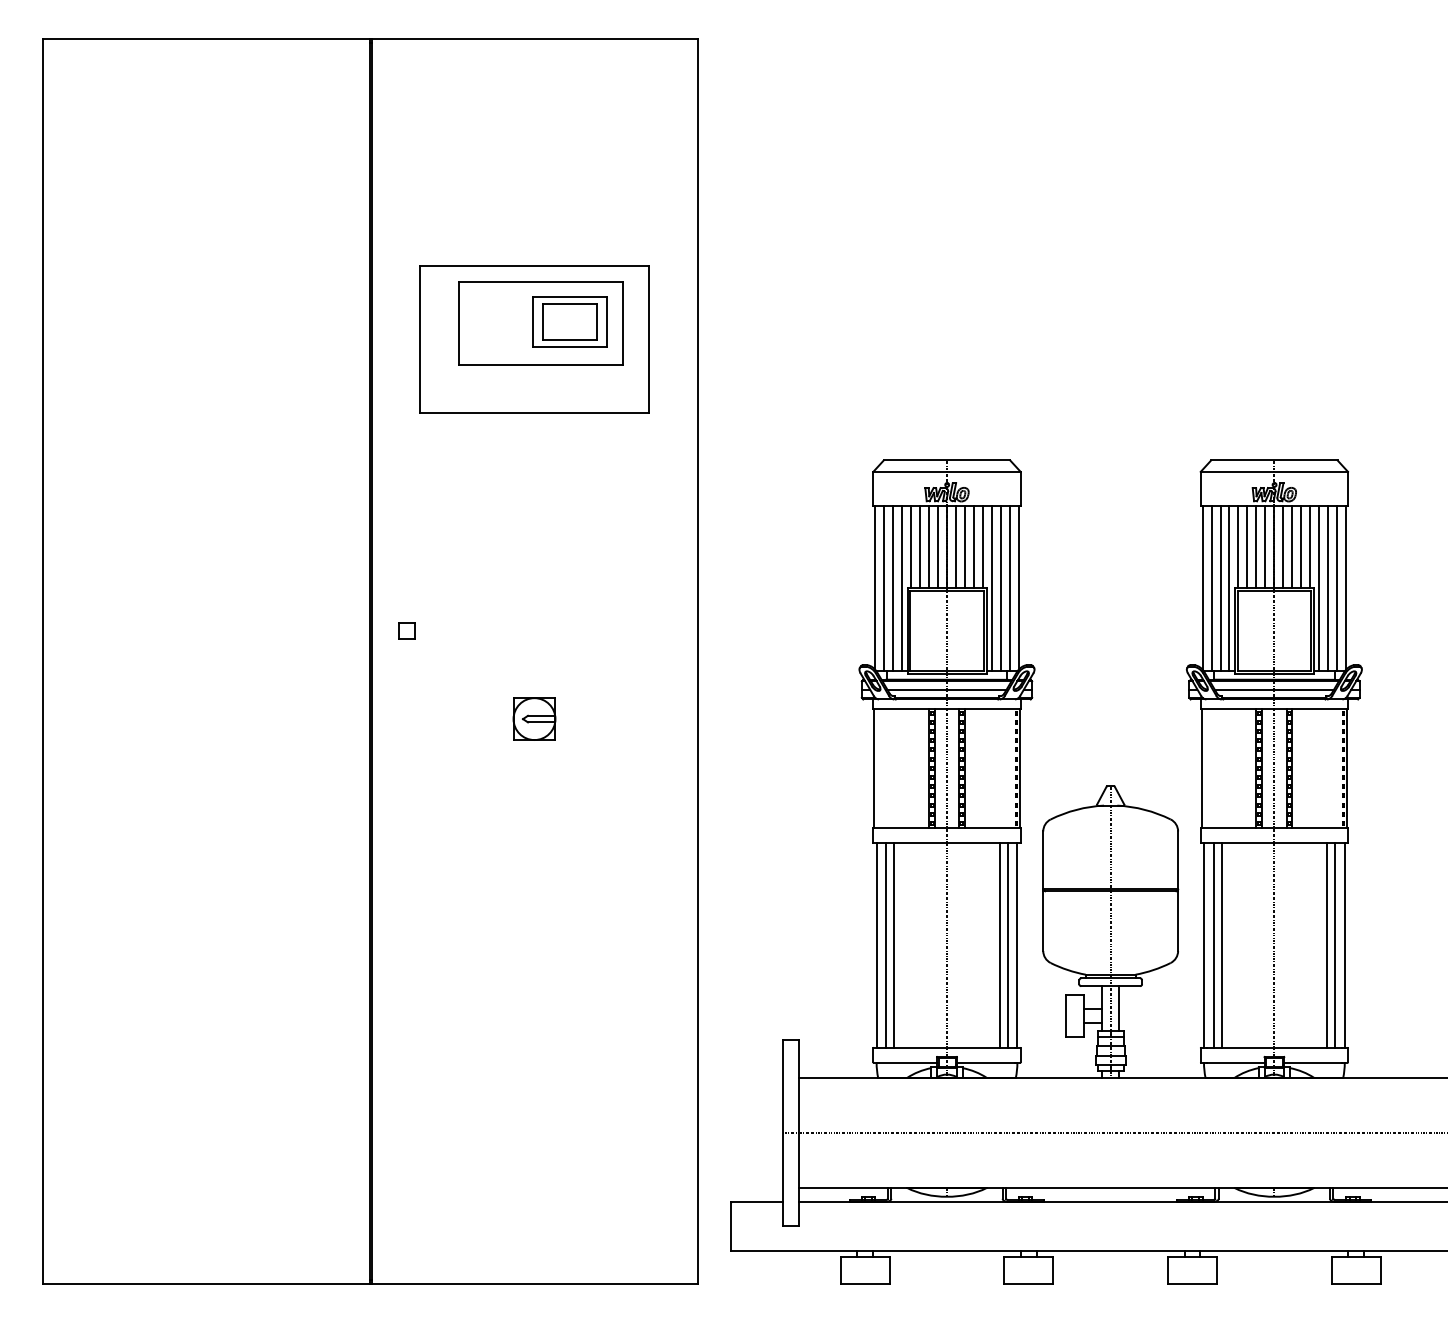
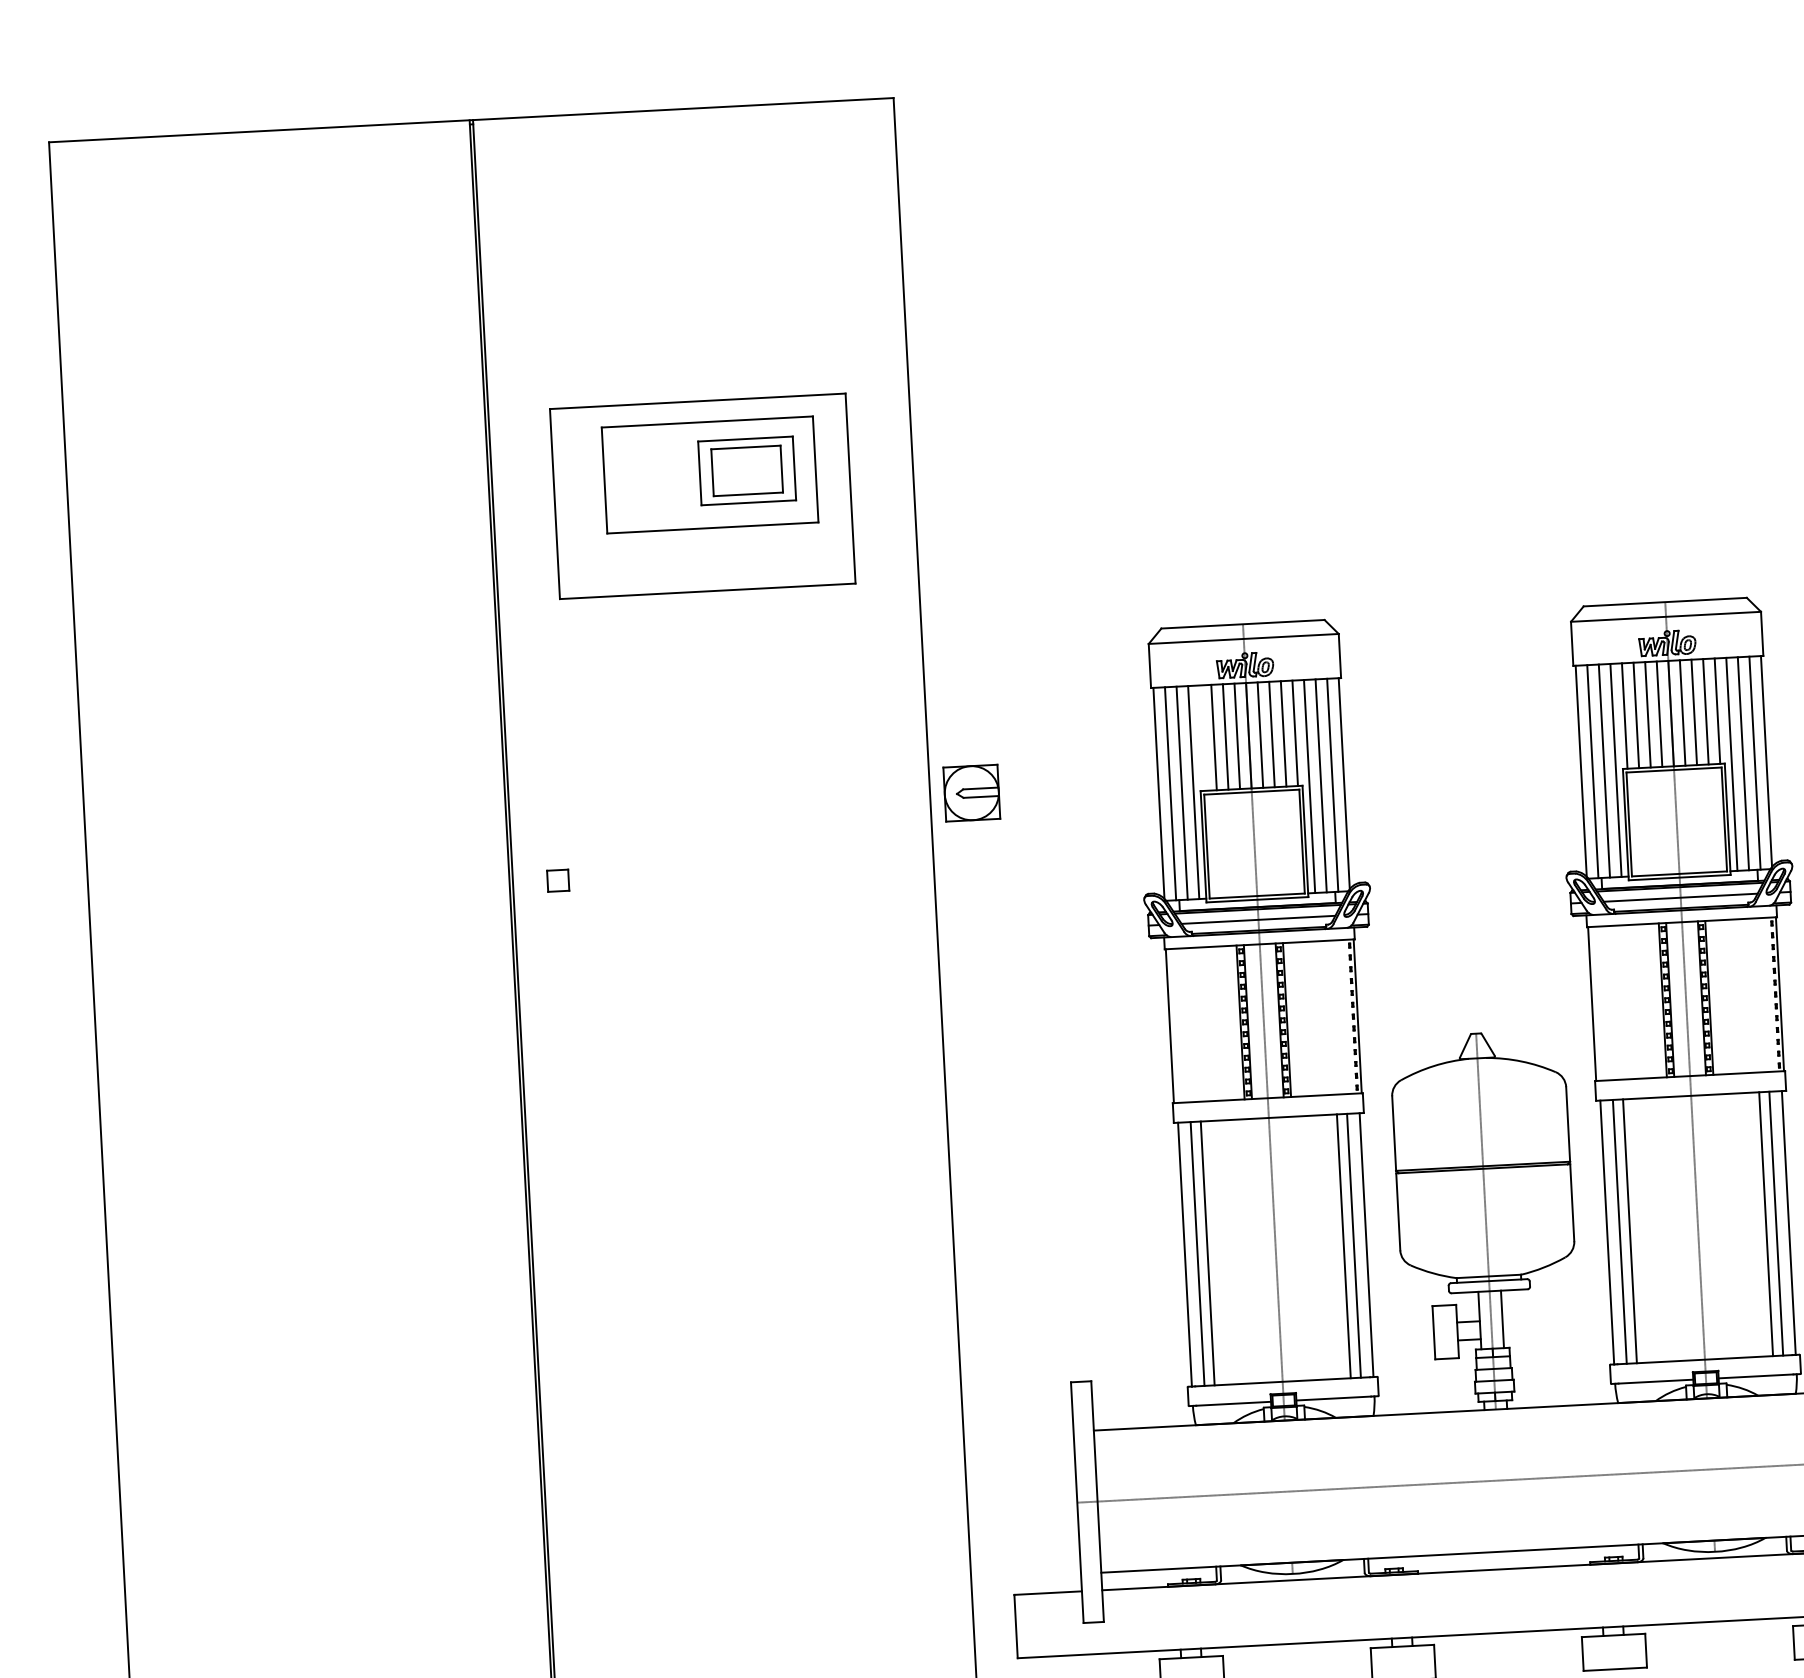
line: (911, 546) -> (1203, 737), removed
part: (534, 718) -> (971, 792), moved

